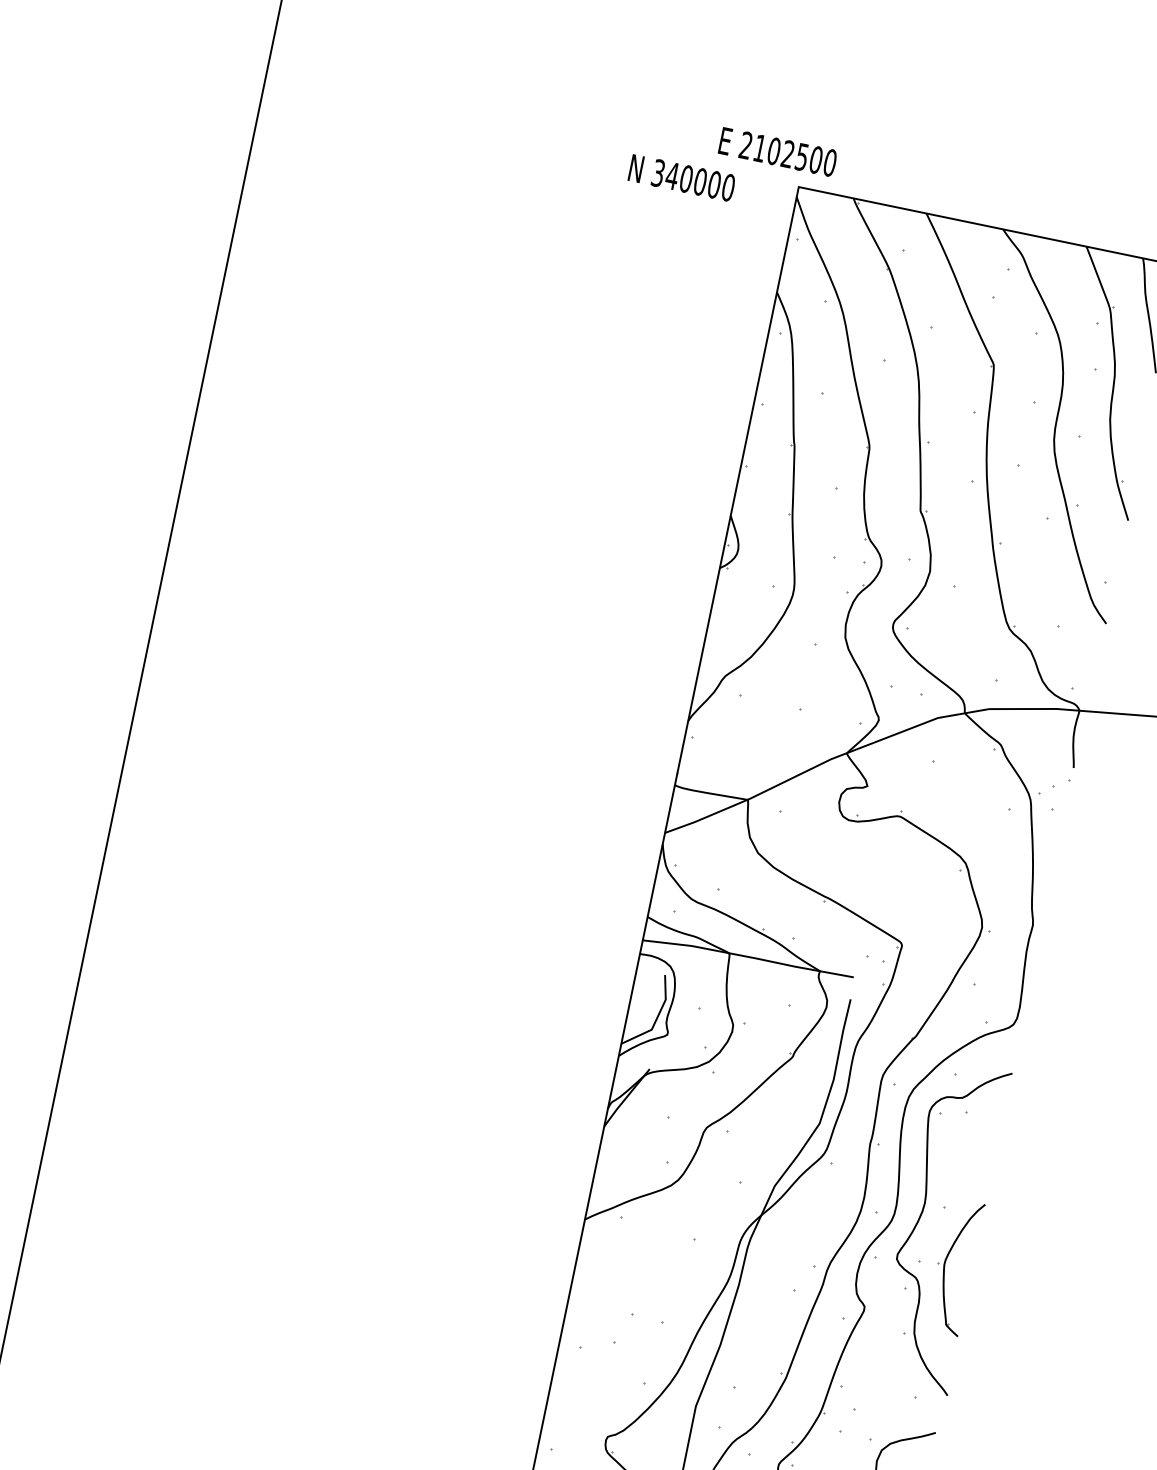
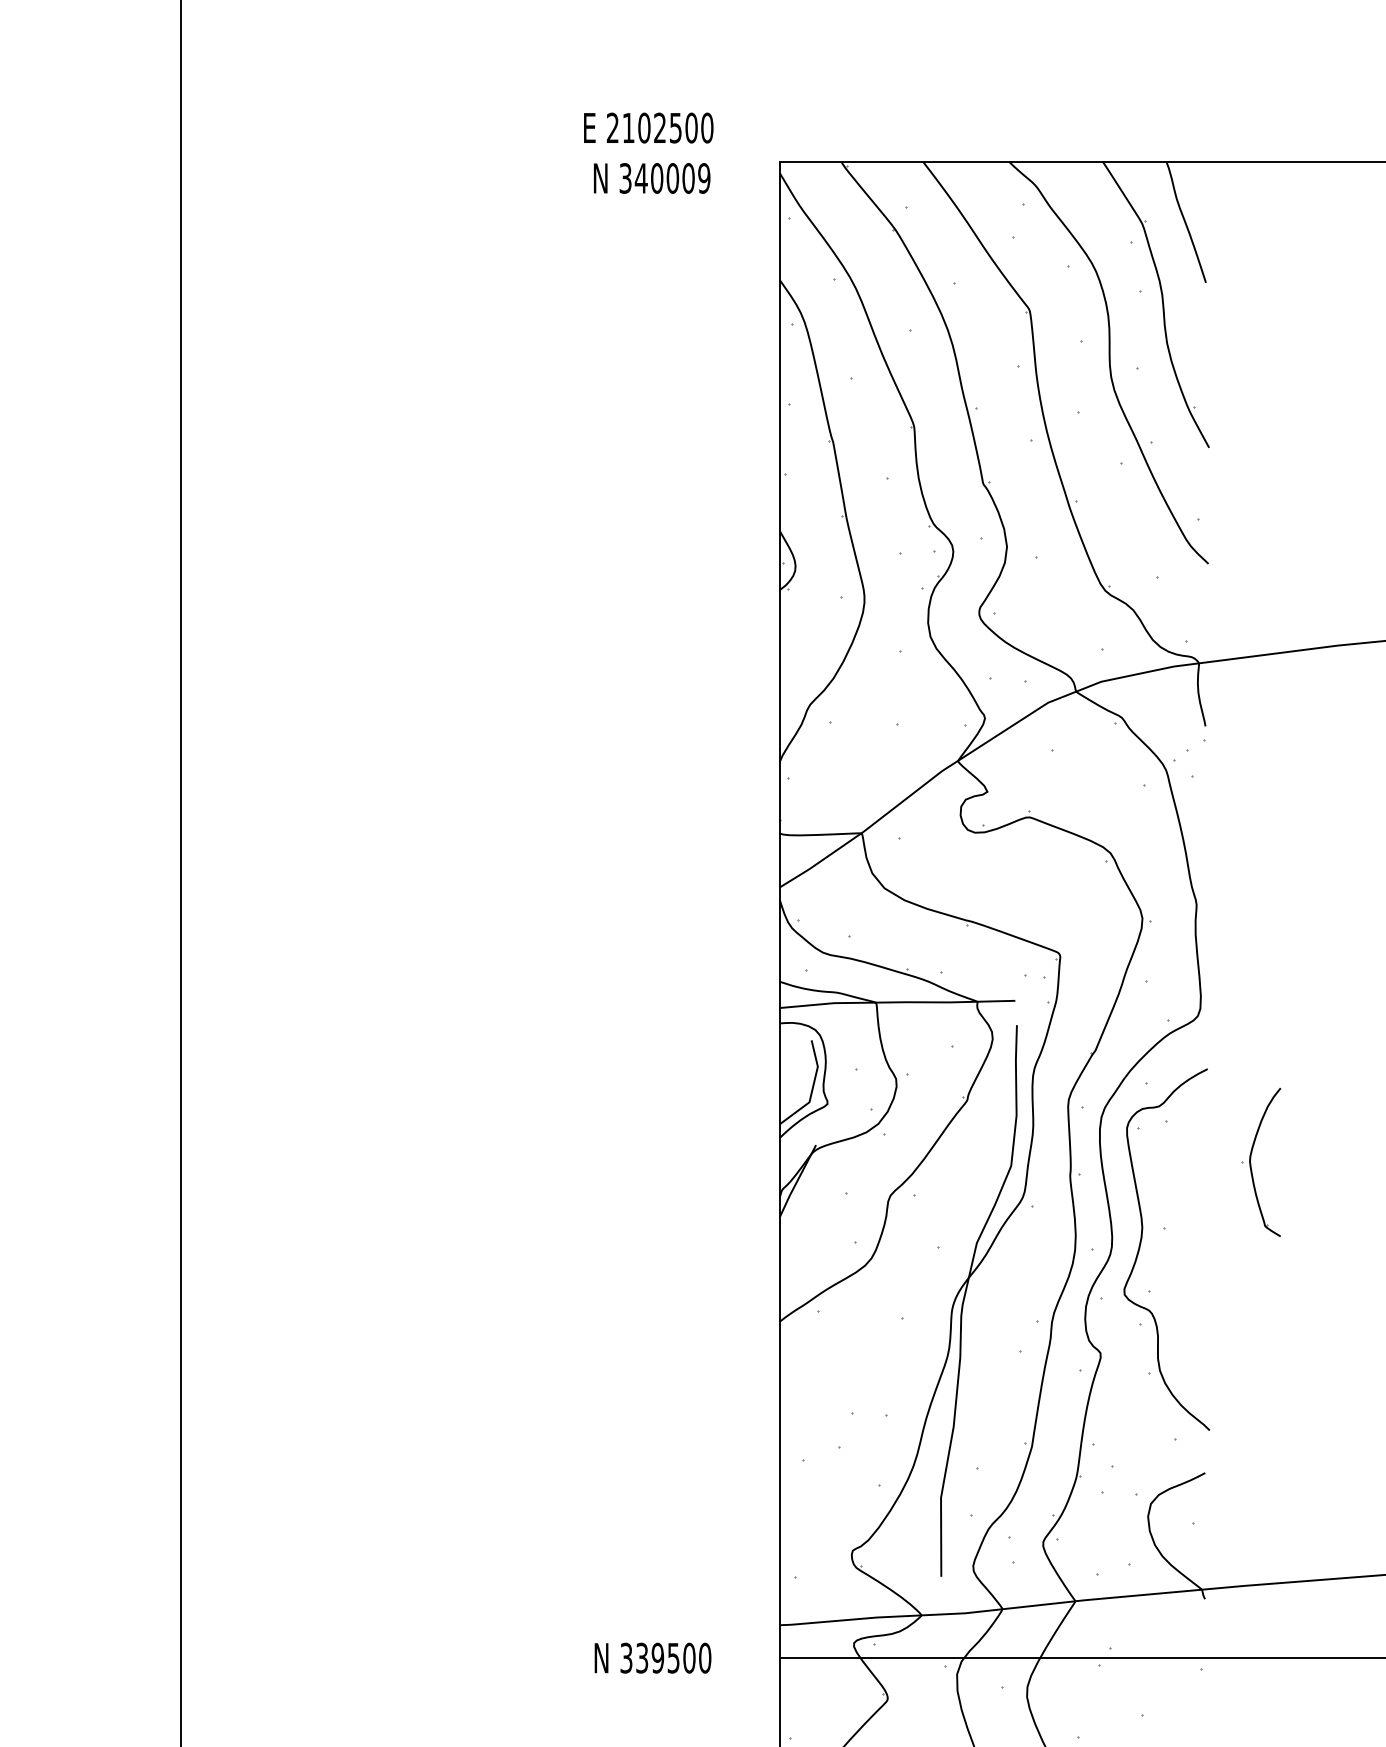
text: (777, 151) -> (648, 127), moved
text: (728, 187) -> (704, 178), 340000 -> 340009
part: (945, 1266) -> (1251, 1163), moved

